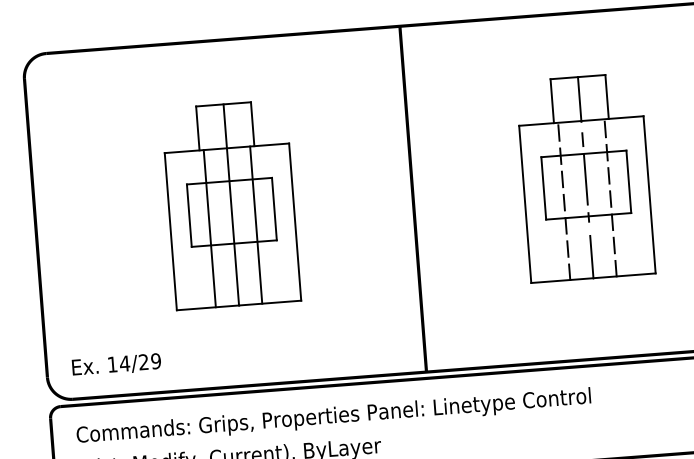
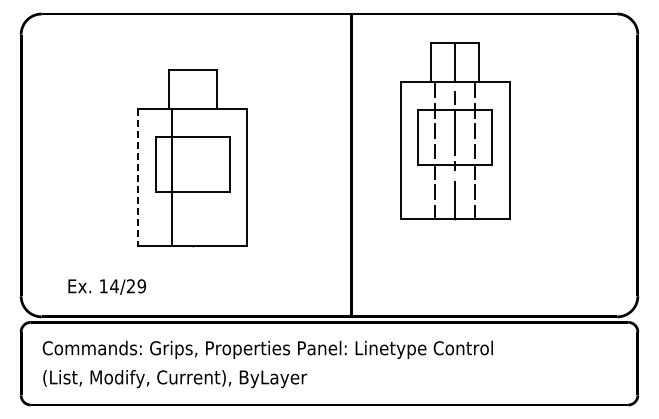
part: (586, 177) -> (455, 131), moved
line: (231, 205) -> (192, 158), removed
line: (256, 225) -> (213, 177), removed
line: (171, 231) -> (138, 177), solid -> dashed
text: (115, 364) -> (106, 286), moved

